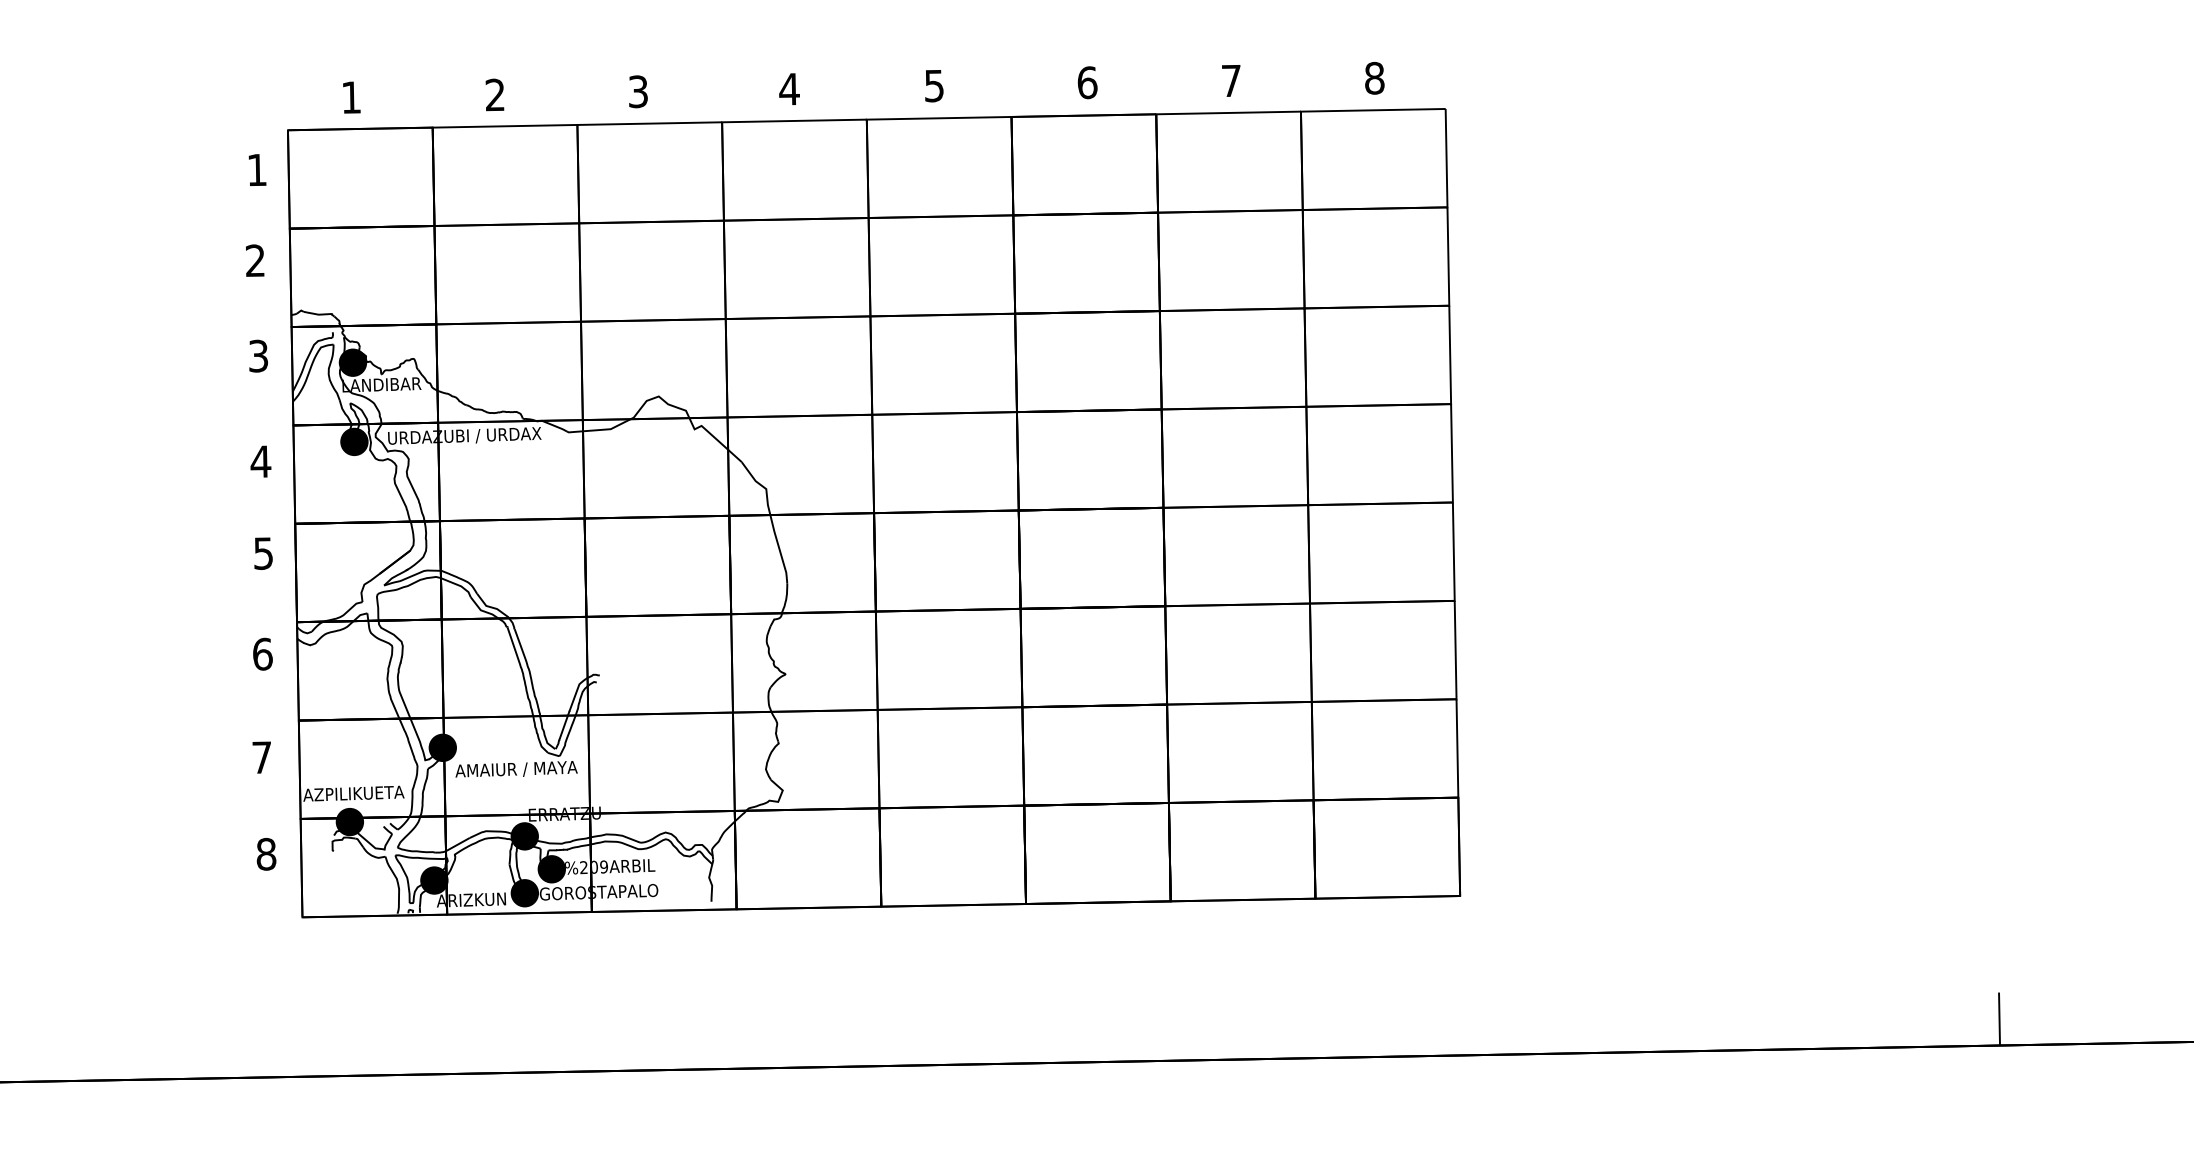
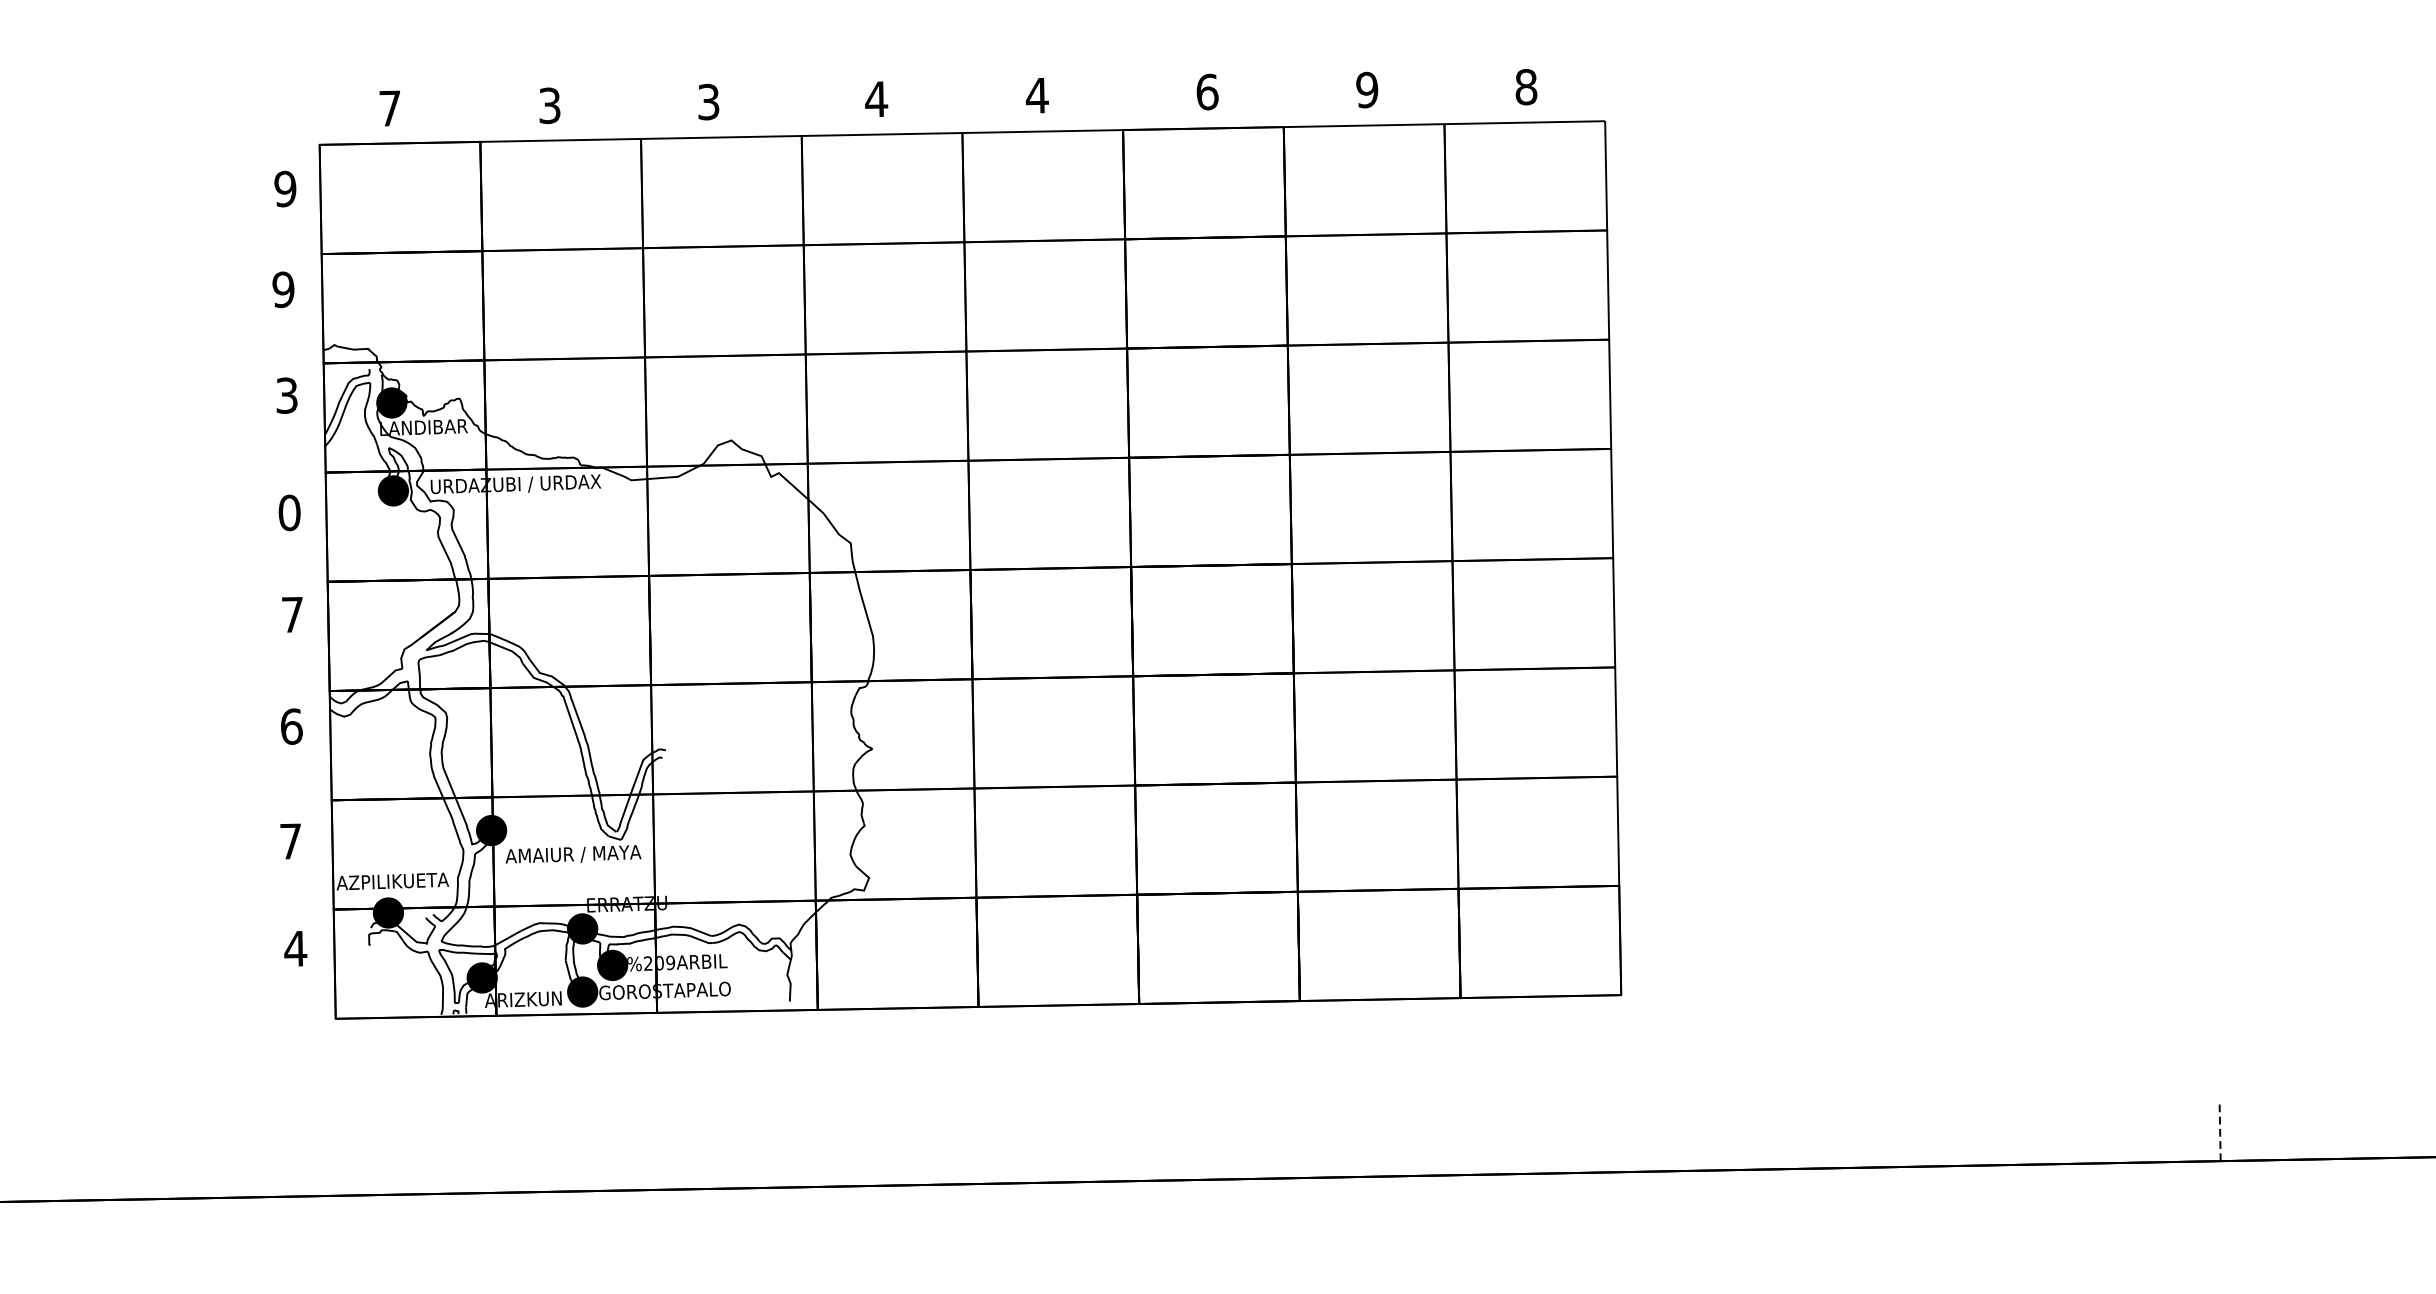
text: (1231, 80) -> (1367, 89), 7 -> 9
text: (934, 86) -> (1037, 96), 5 -> 4
text: (494, 94) -> (548, 105), 2 -> 3
text: (351, 97) -> (390, 108), 1 -> 7
text: (256, 169) -> (284, 188), 1 -> 9
text: (255, 260) -> (283, 289), 2 -> 9
text: (260, 461) -> (289, 512), 4 -> 0
text: (263, 553) -> (292, 614), 5 -> 7
text: (266, 853) -> (295, 947), 8 -> 4
line: (1999, 1018) -> (2220, 1131), solid -> dashed

